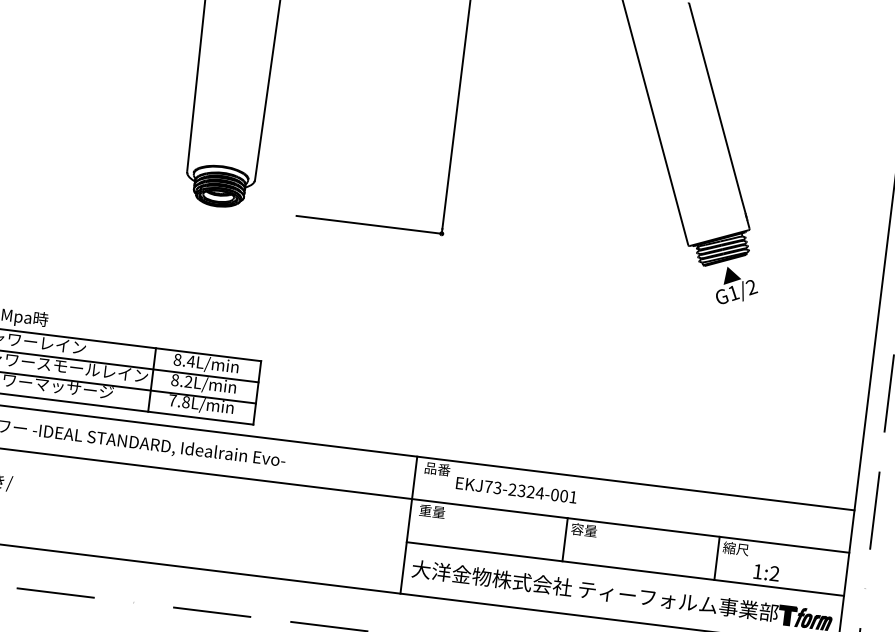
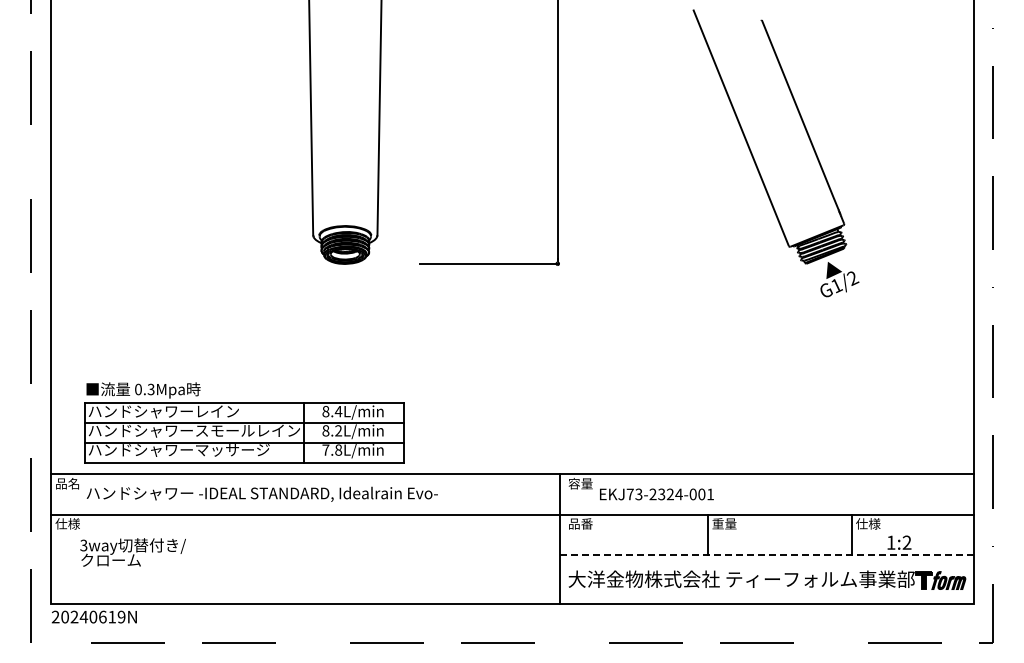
text: (437, 468) -> (580, 483), 品番 -> 容量
text: (432, 511) -> (580, 523), 重量 -> 品番
text: (576, 528) -> (717, 523), 容量 -> 重量
text: (736, 548) -> (868, 523), 縮尺 -> 仕様
line: (625, 569) -> (767, 555), solid -> dashed

